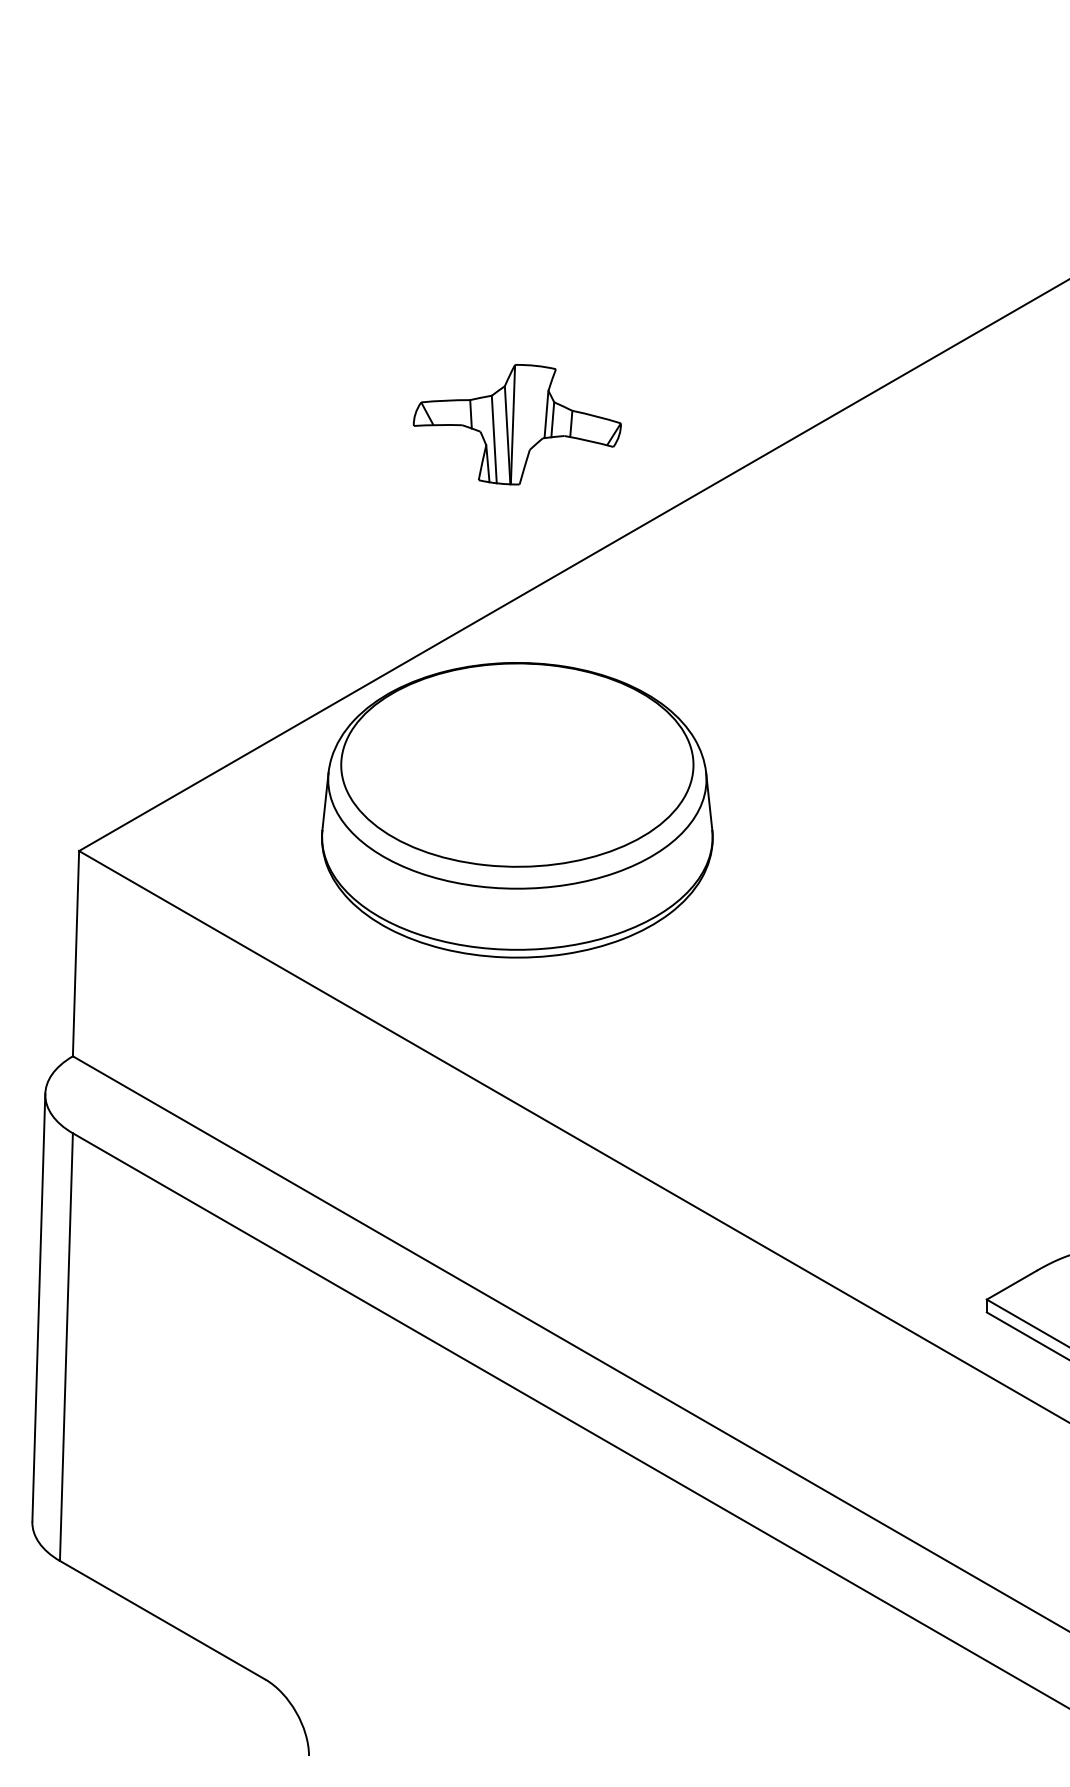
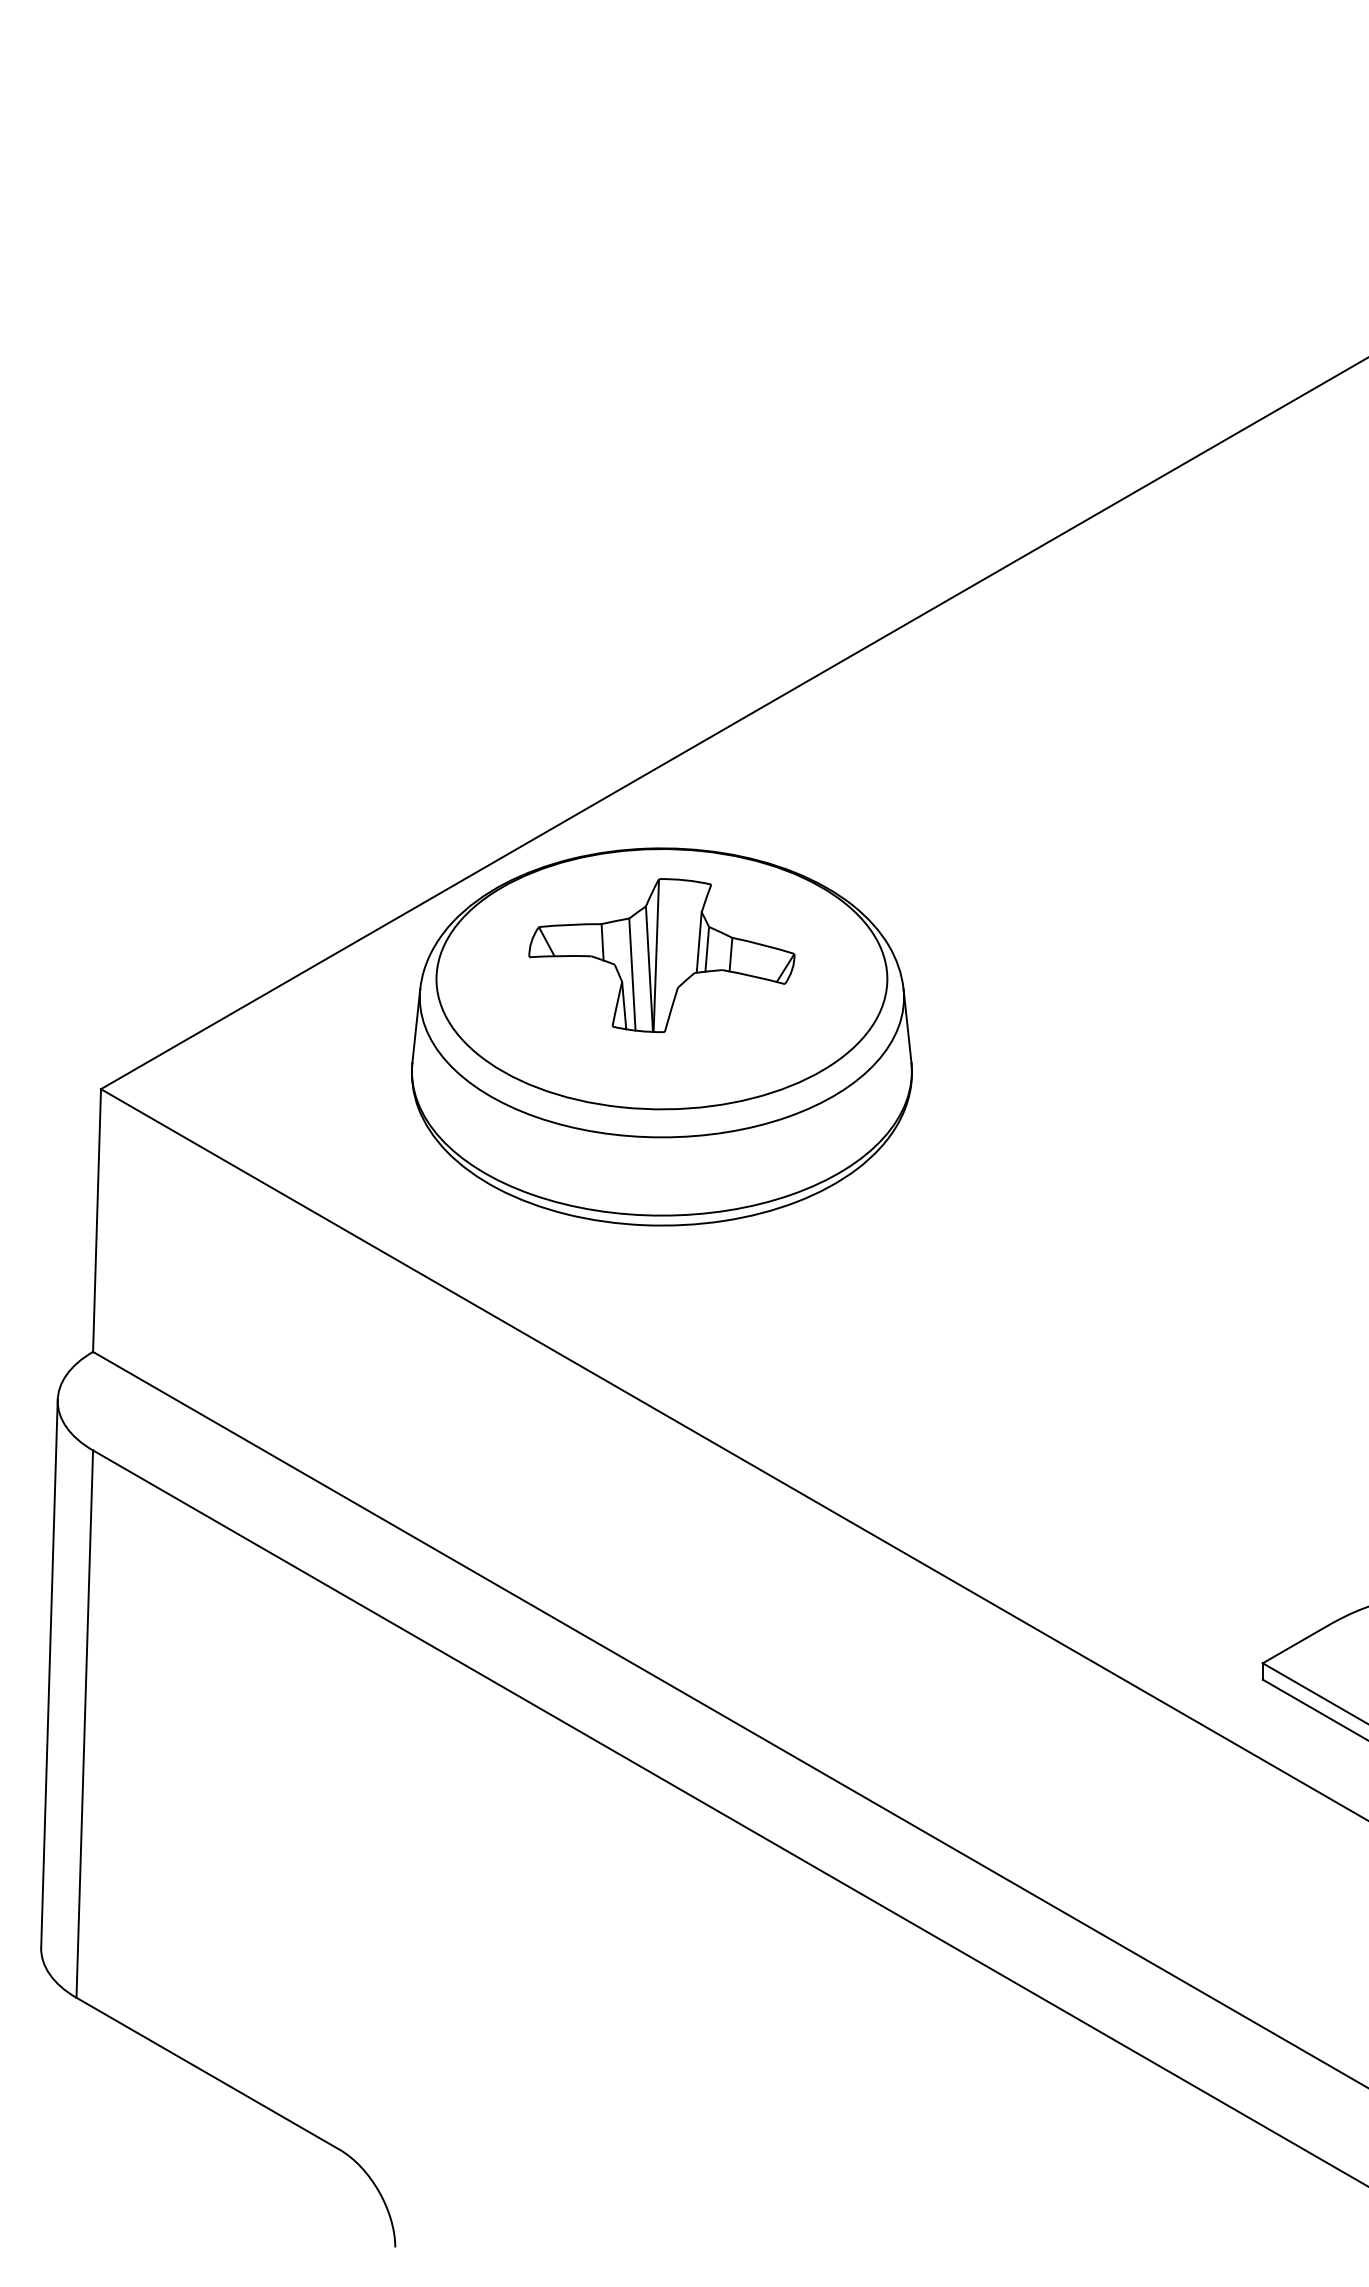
part: (516, 424) -> (660, 955), moved

